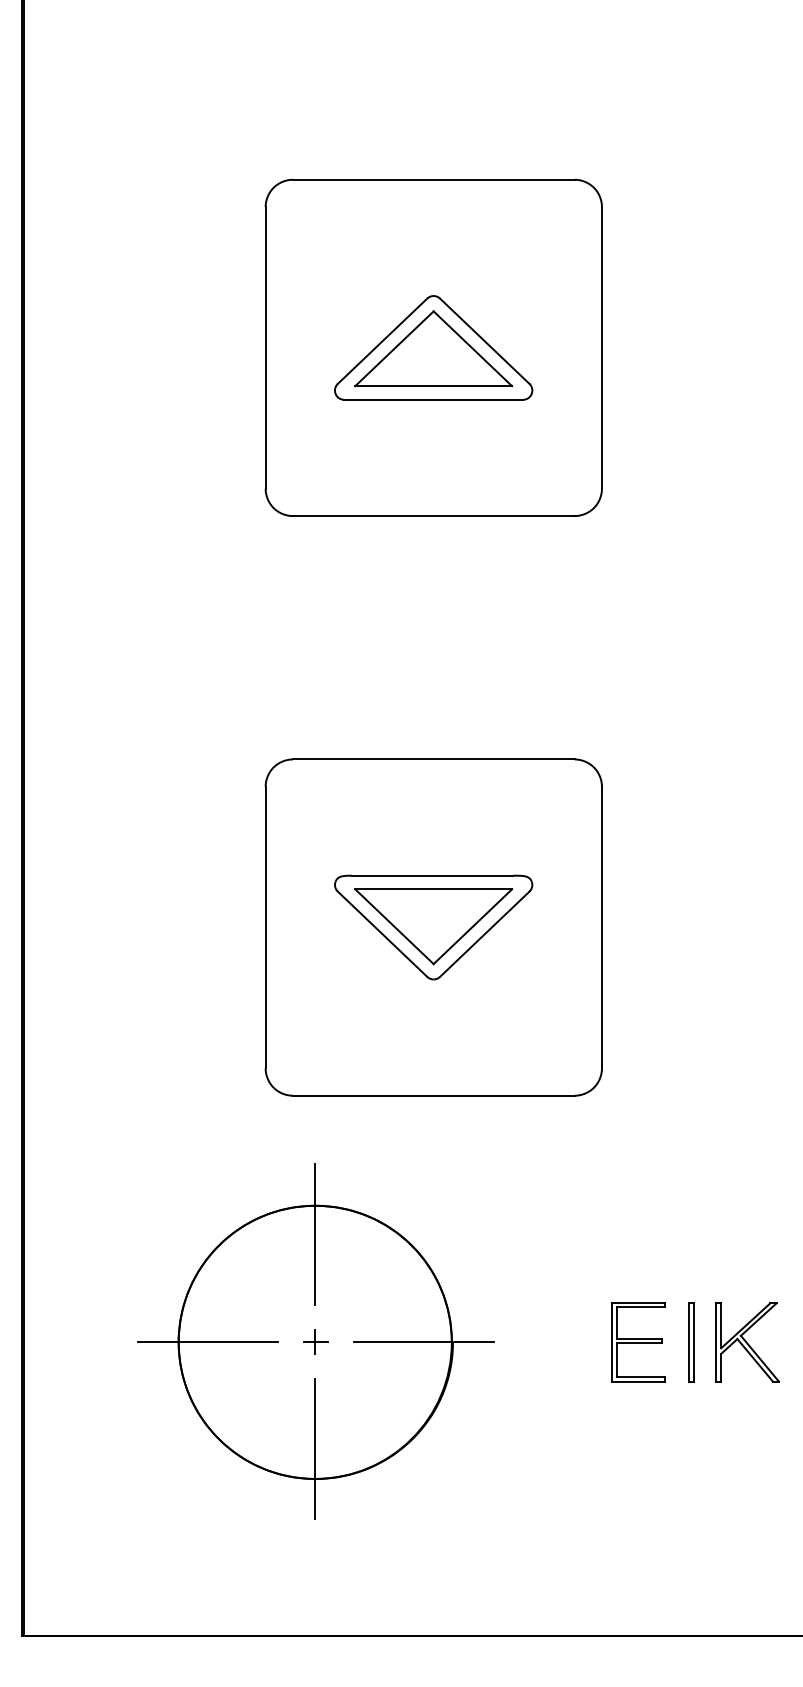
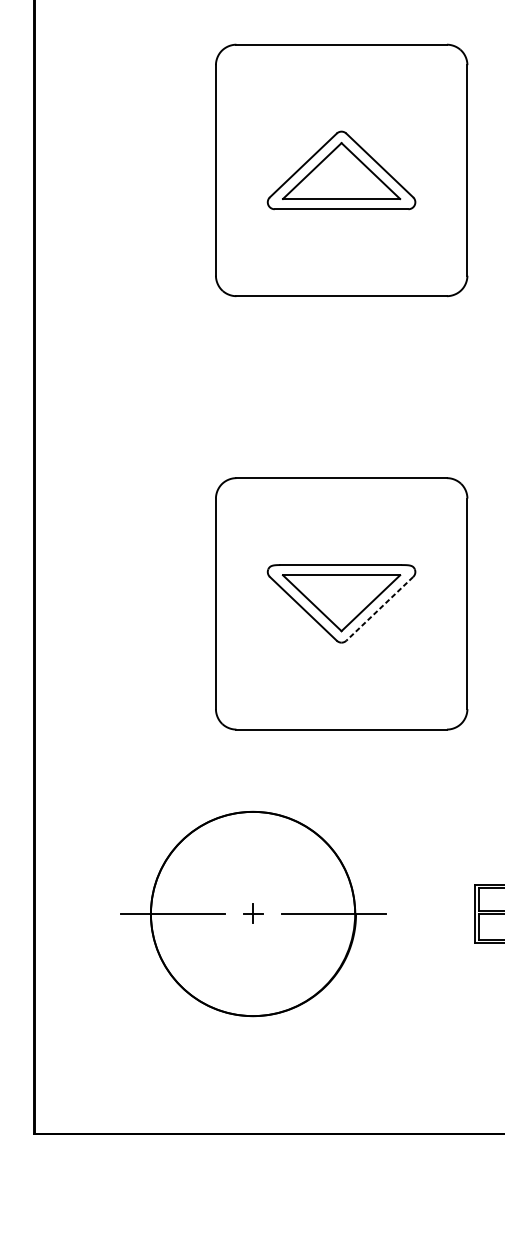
line: (484, 934) -> (379, 609), solid -> dashed
line: (315, 1234) -> (253, 833), removed
line: (315, 1449) -> (253, 994), removed

